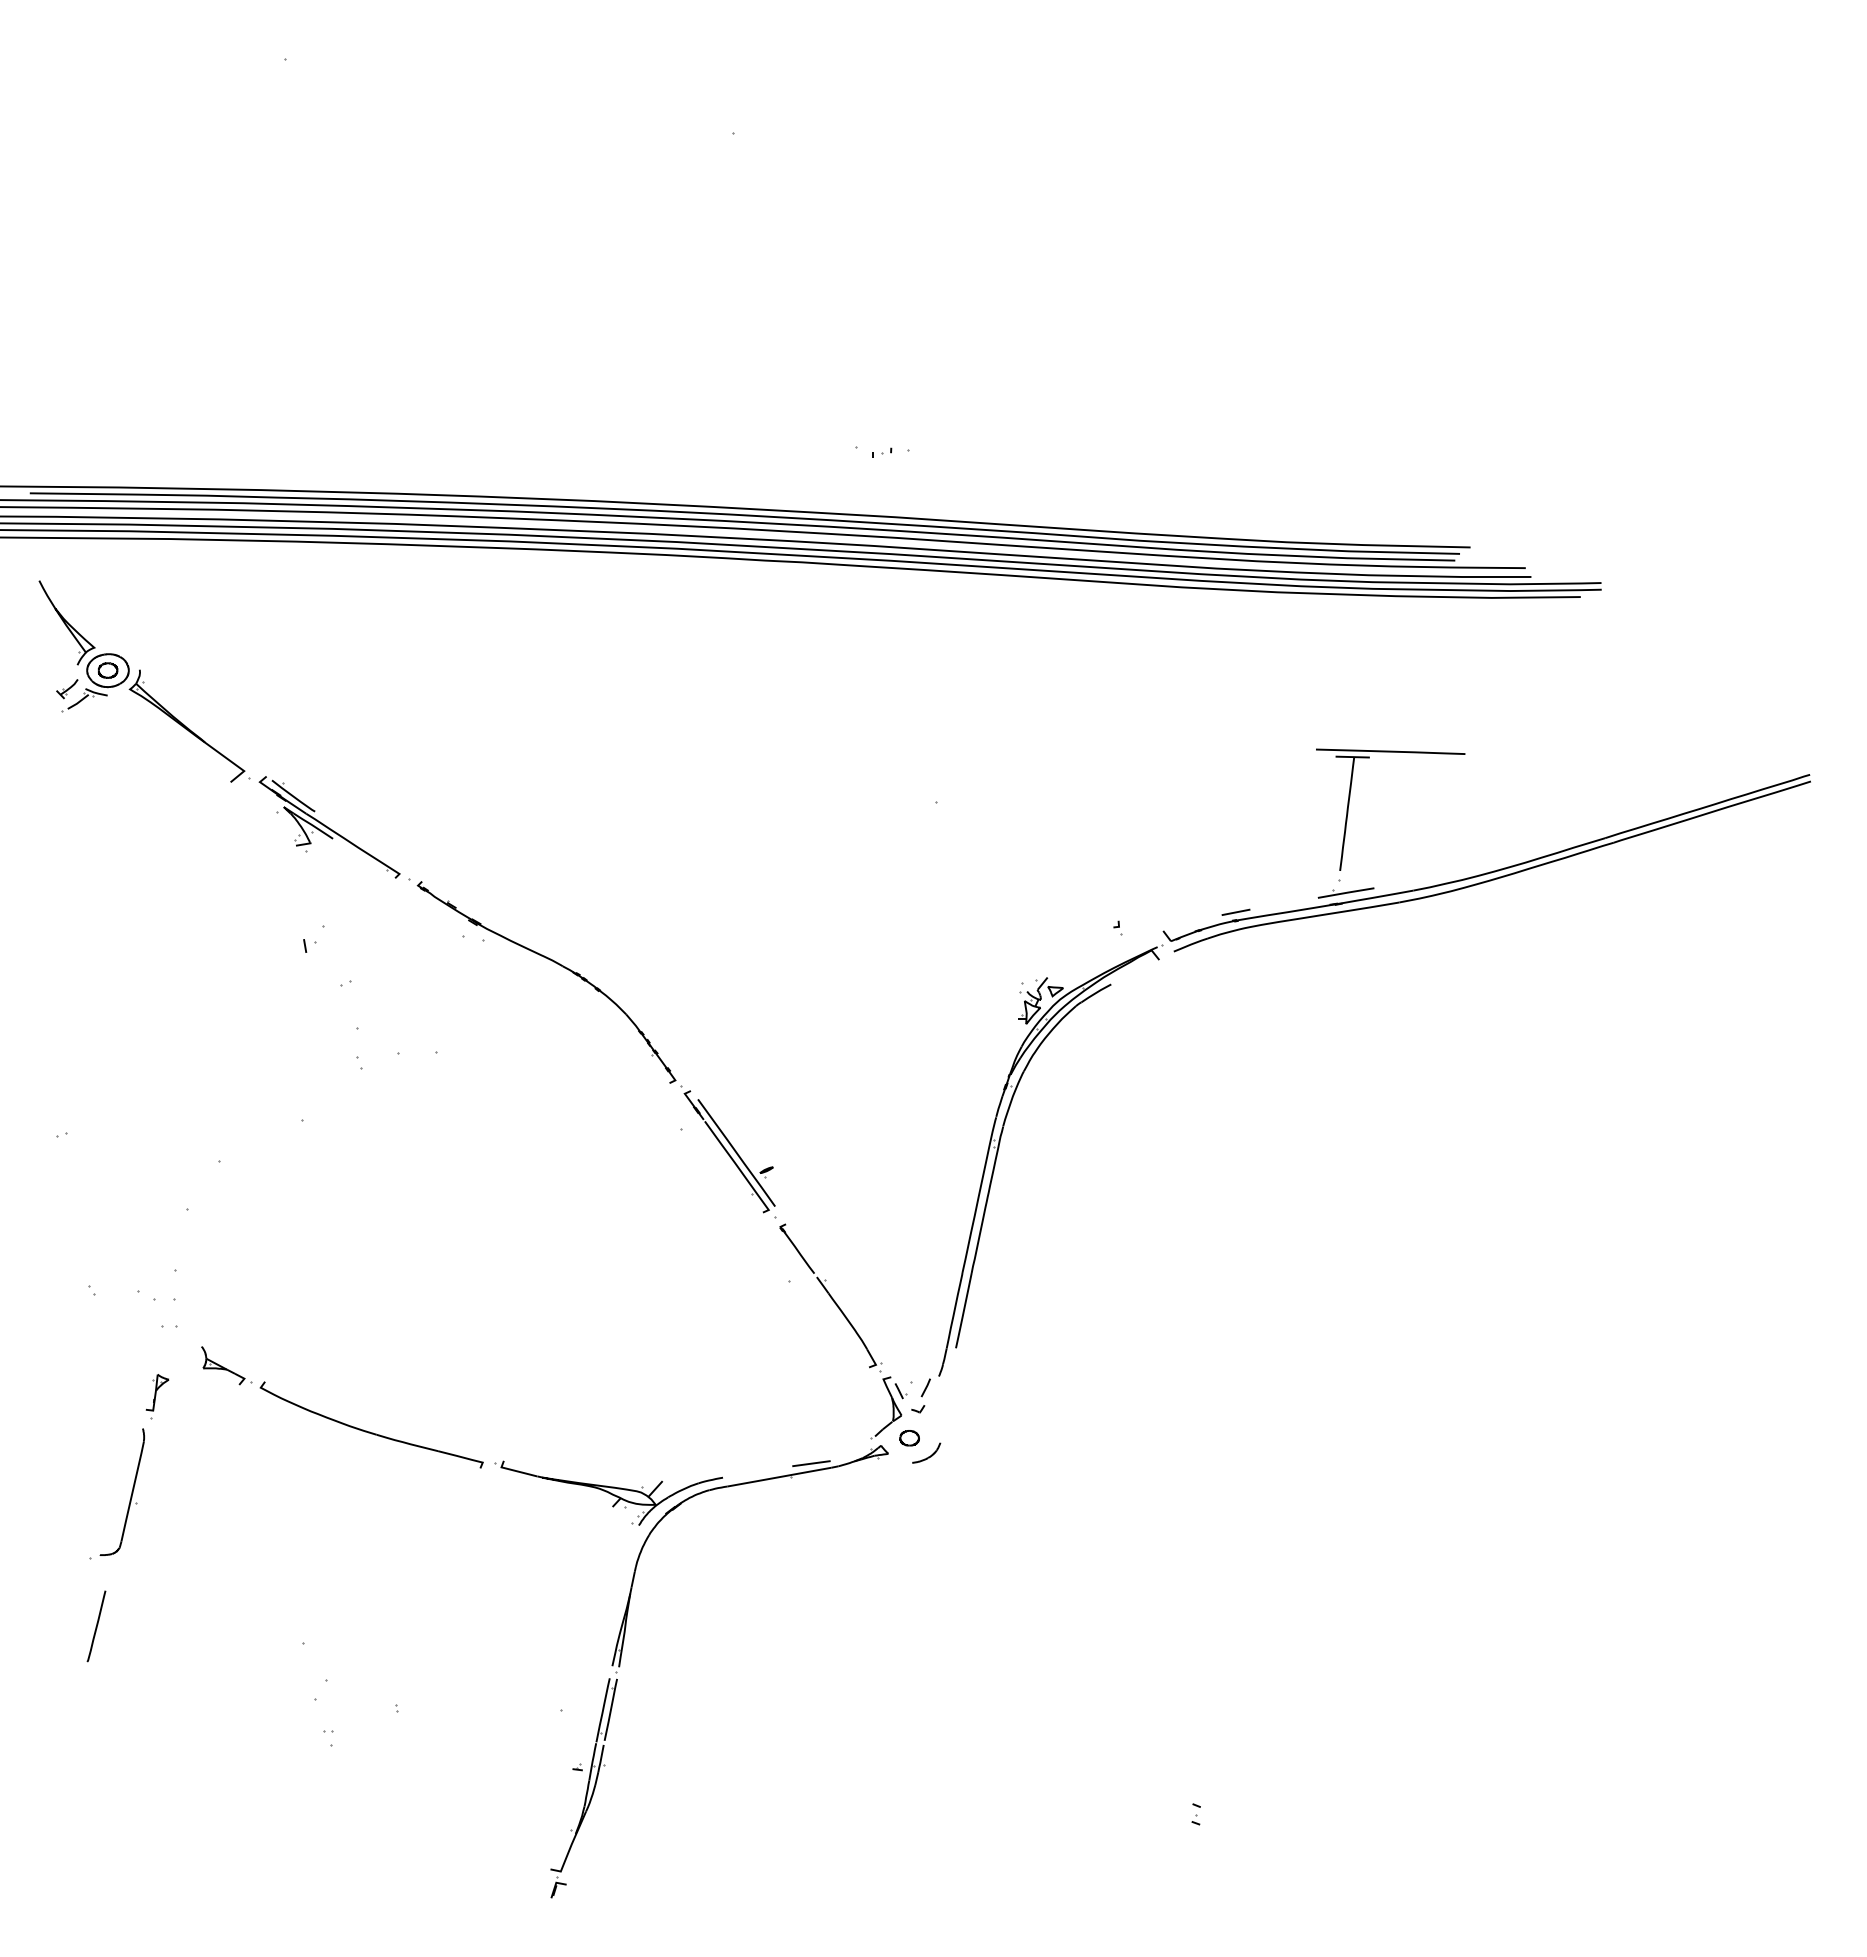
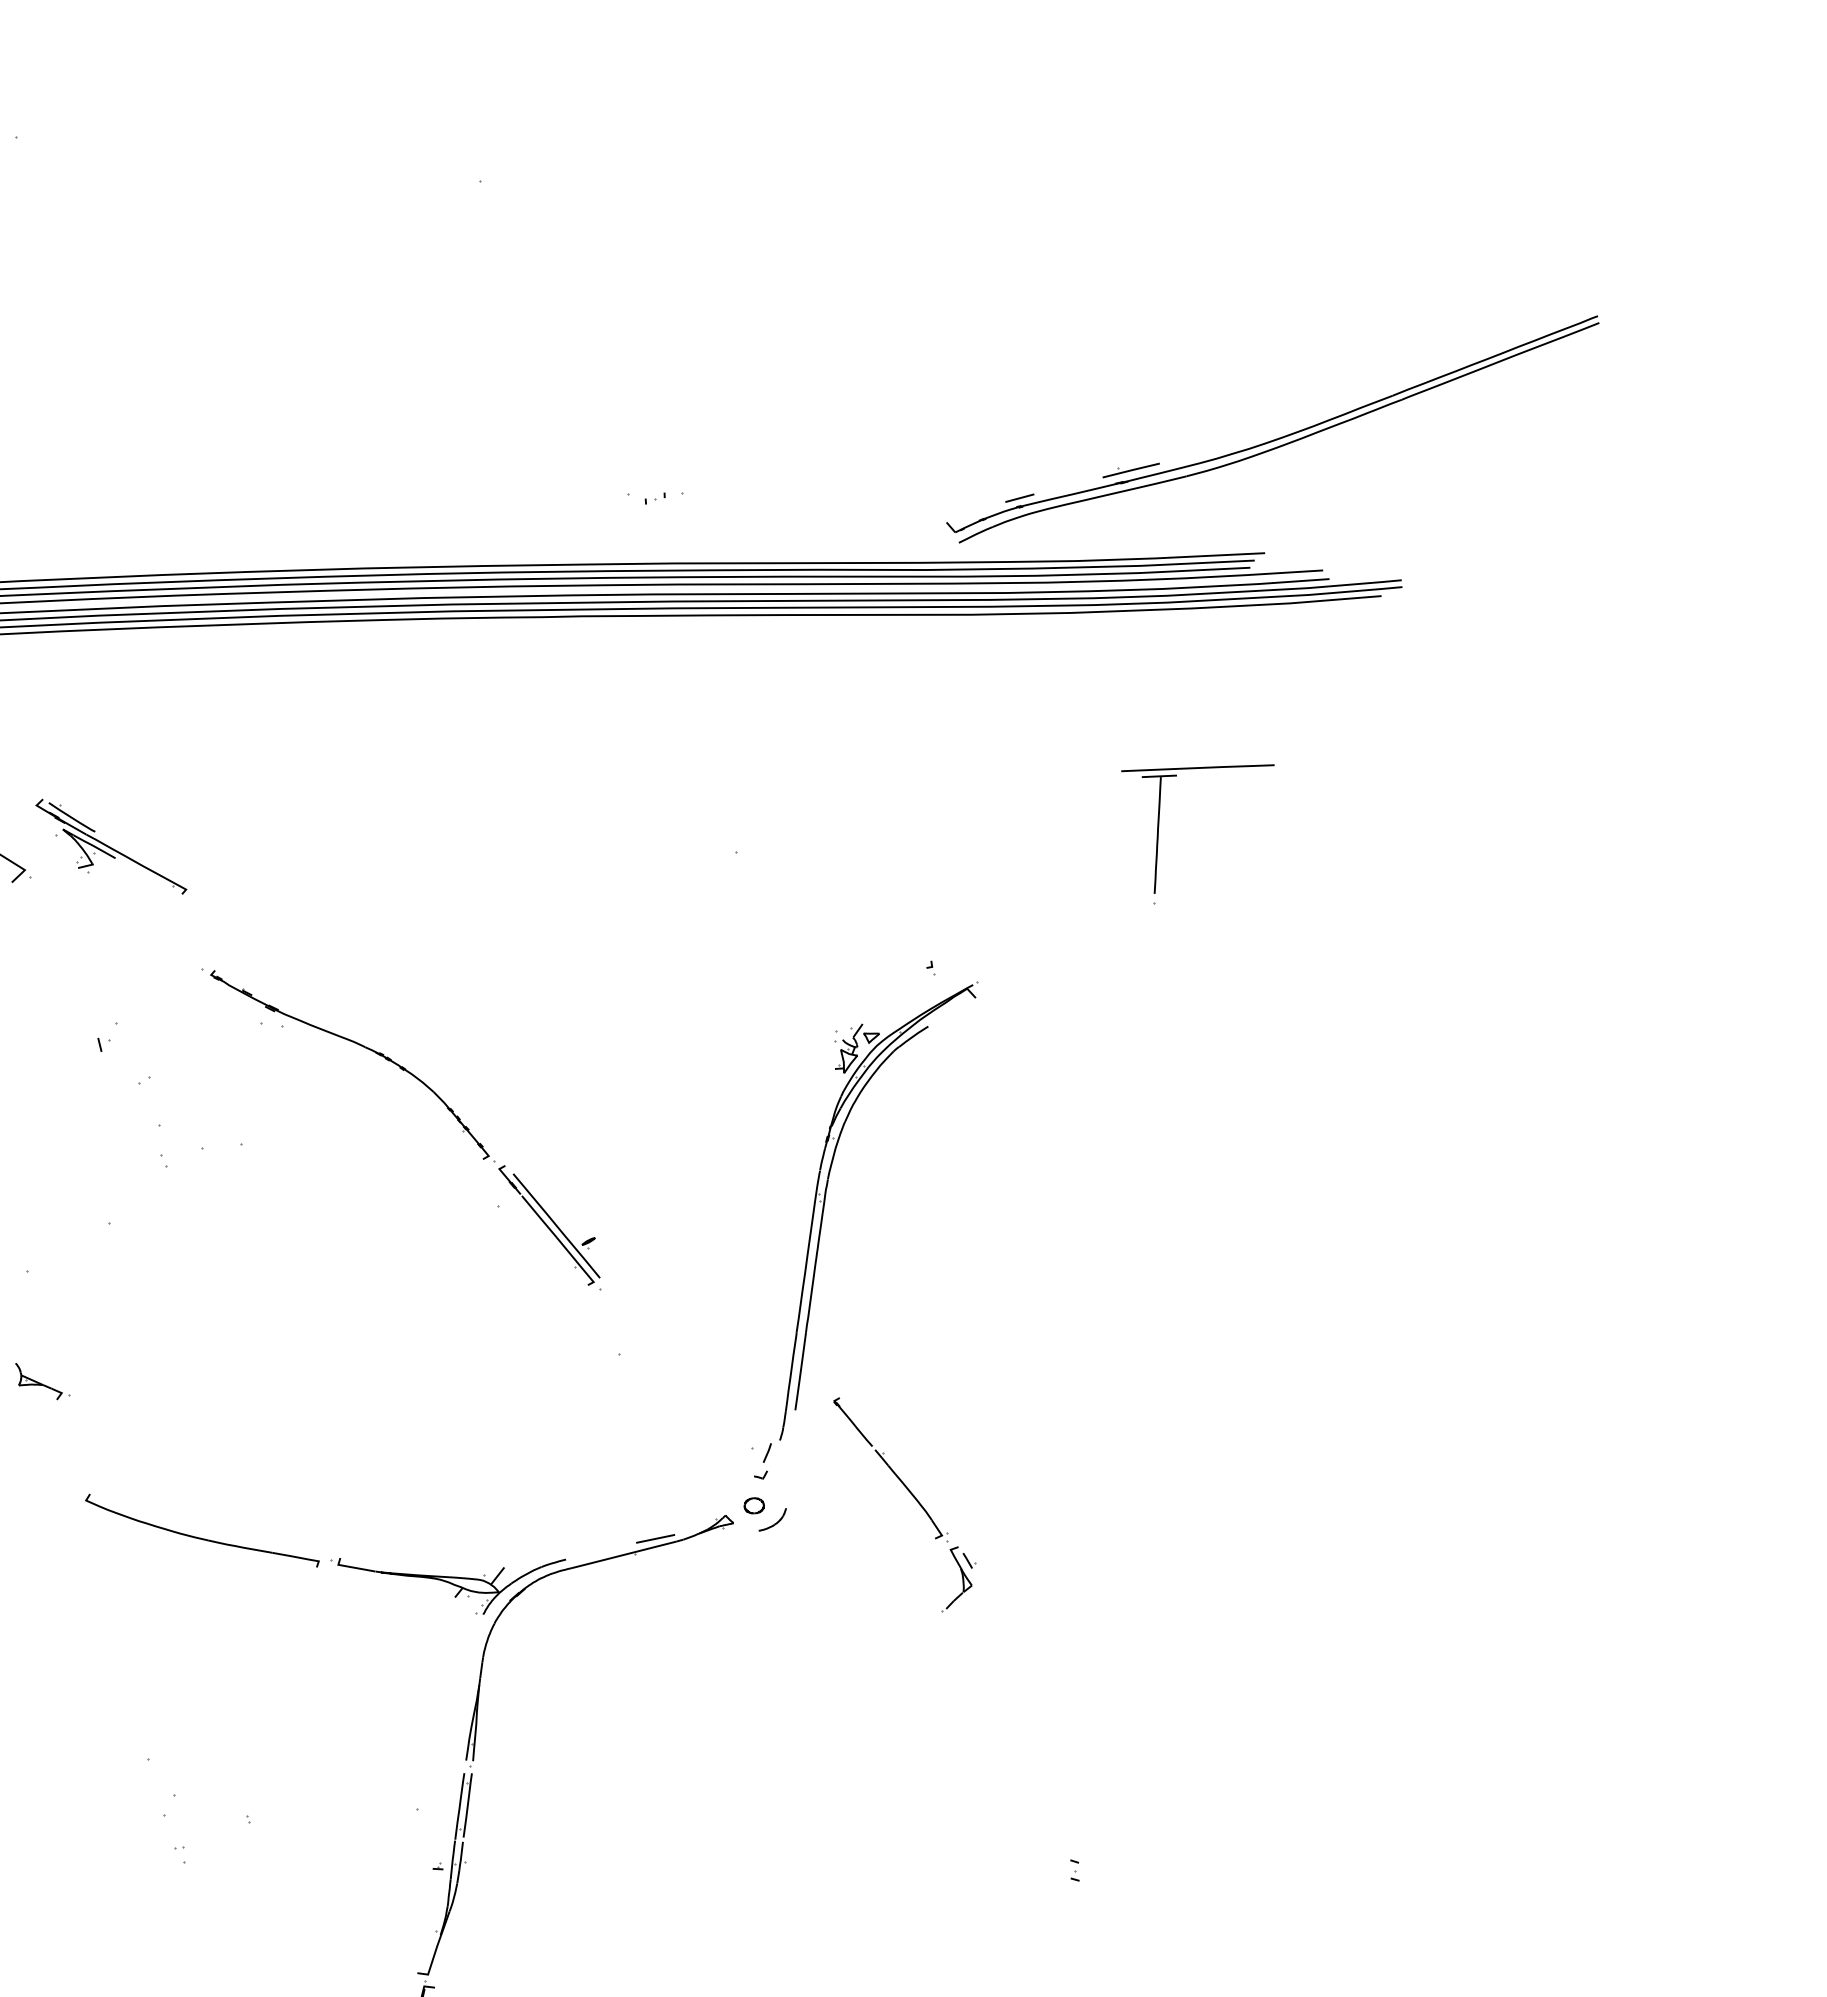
part: (329, 827) -> (111, 846), moved
part: (1489, 871) -> (1276, 438), moved
part: (851, 1327) -> (914, 1498), moved
part: (226, 1365) -> (42, 1380), moved

